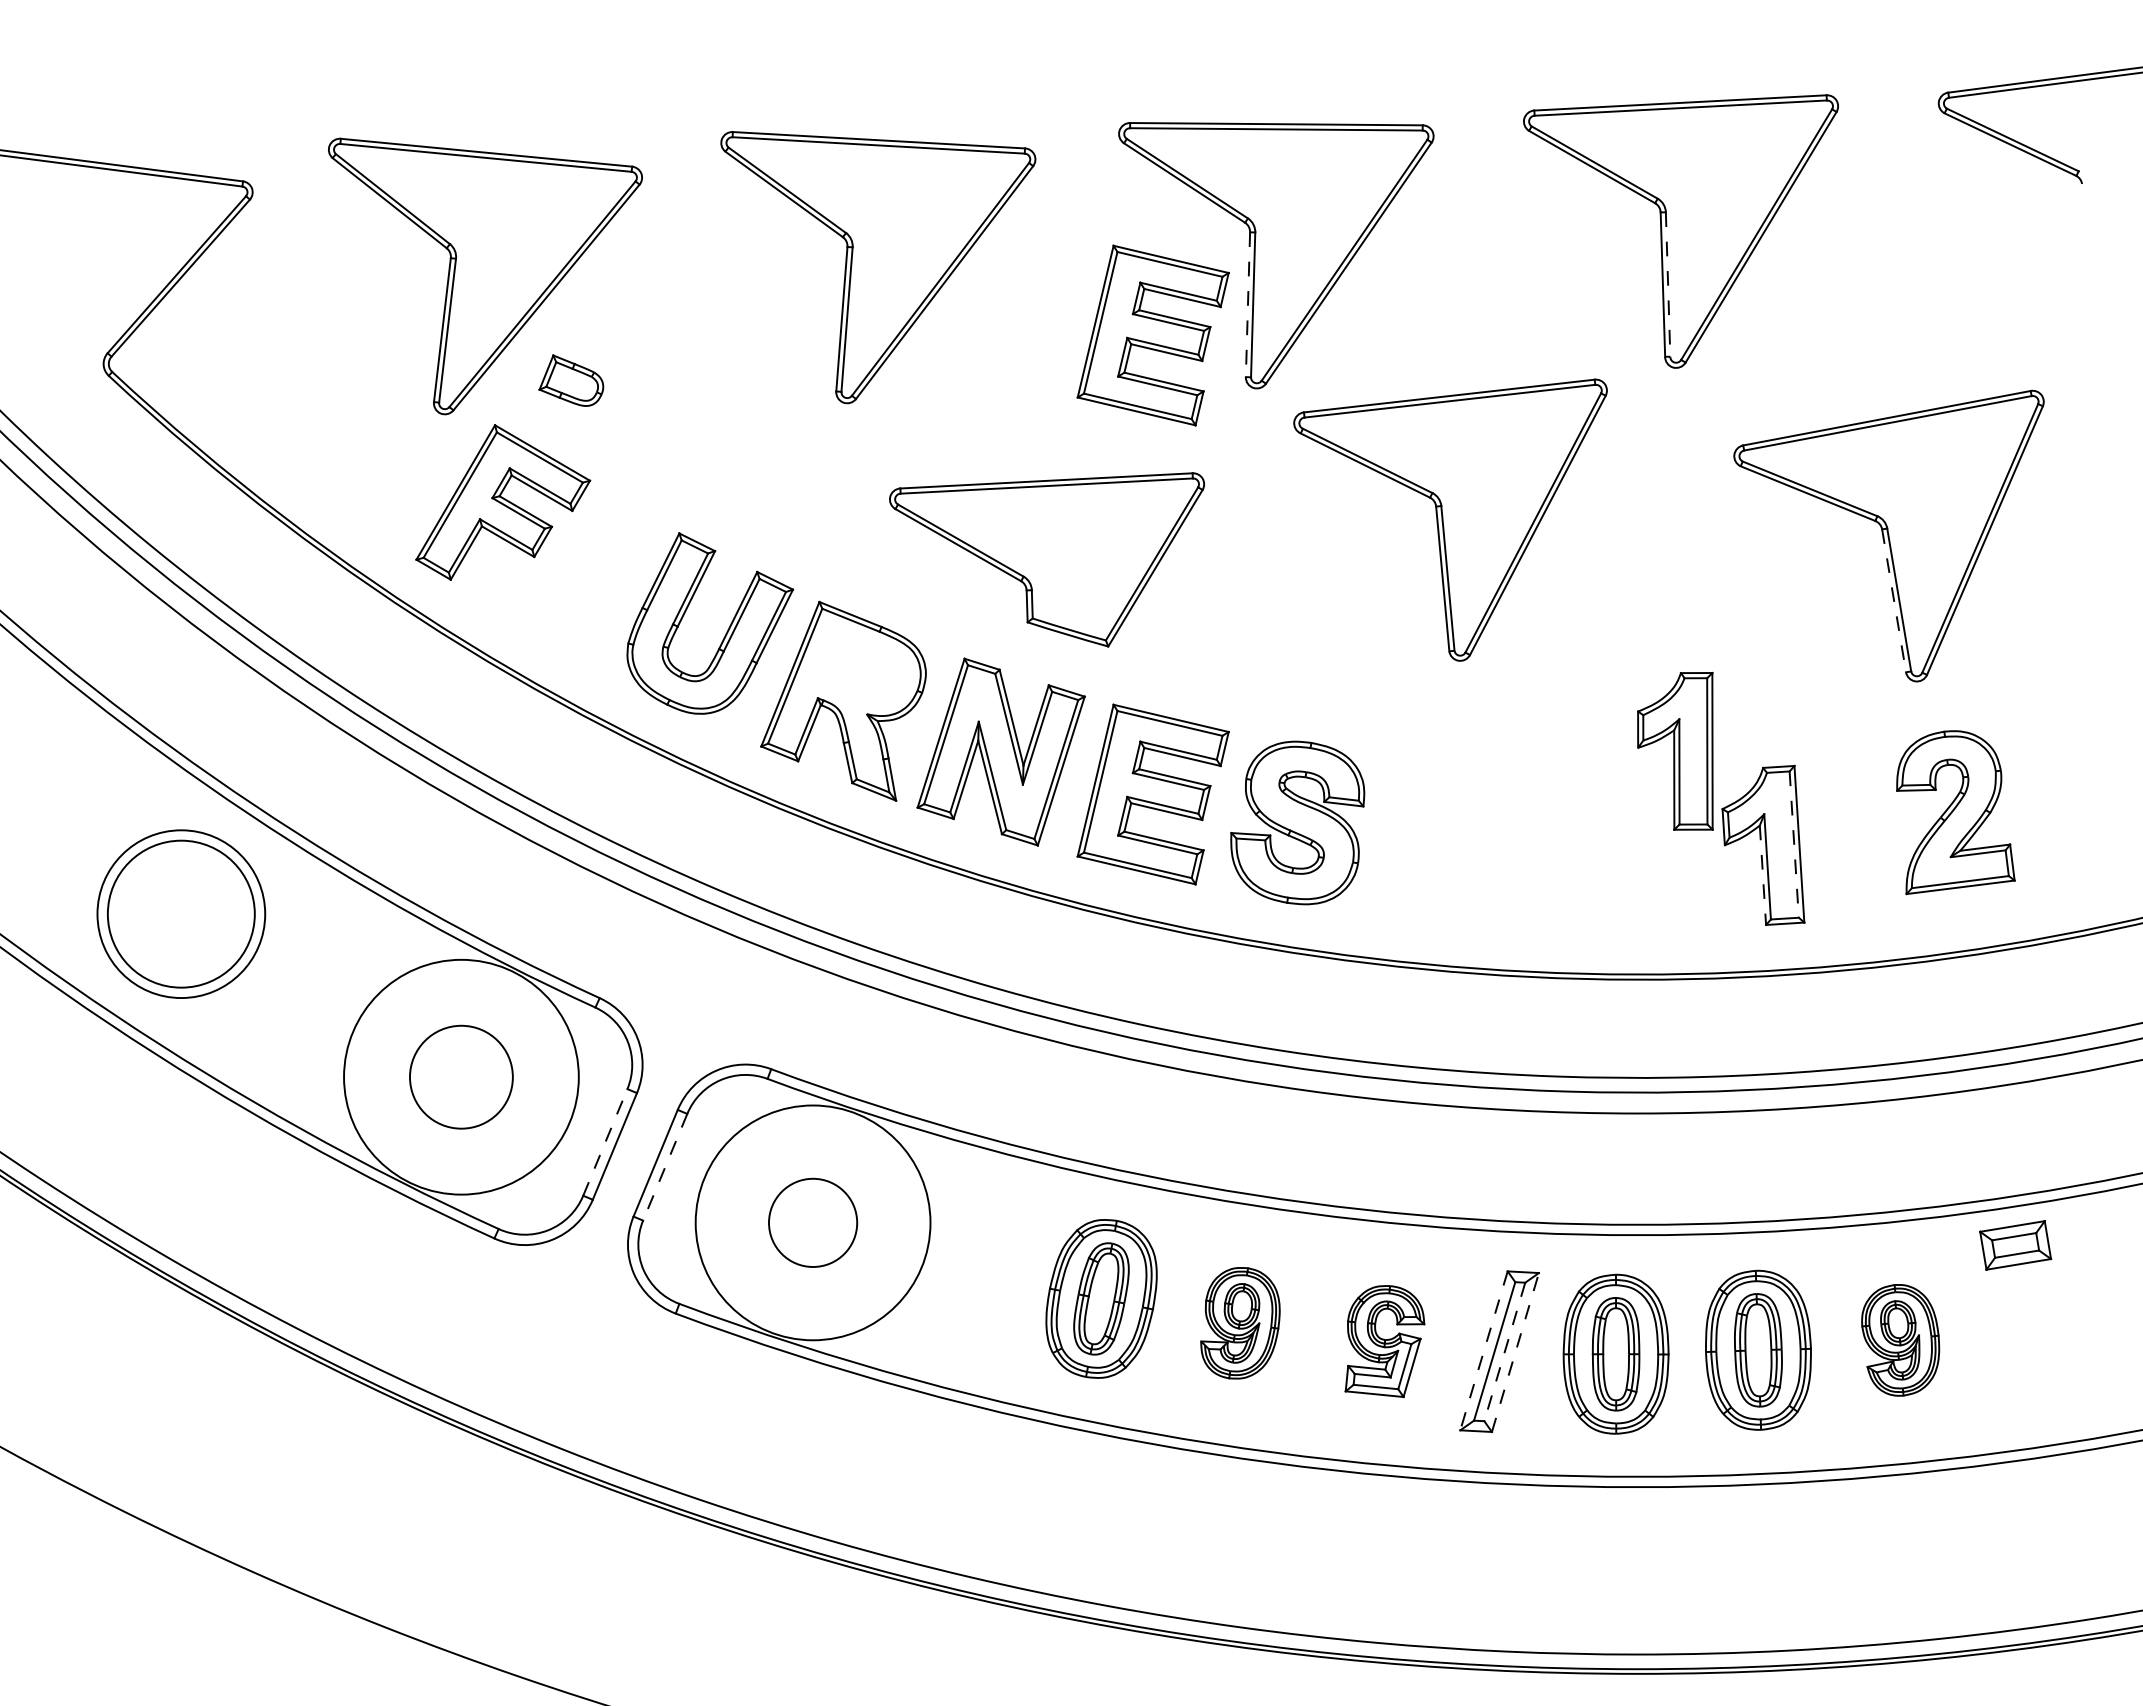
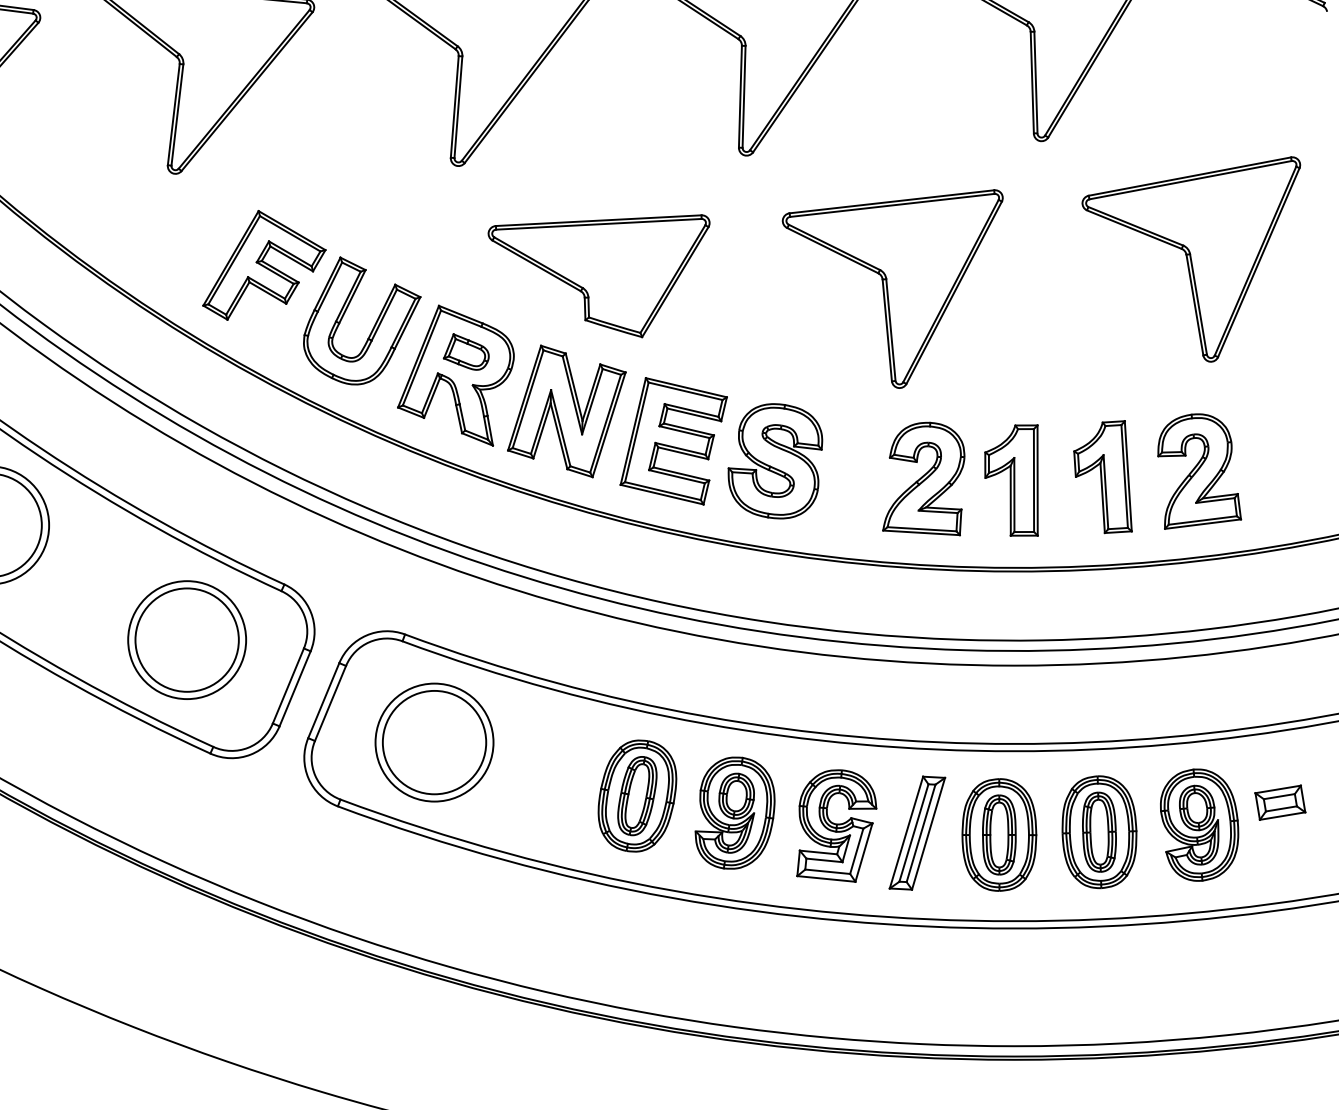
line: (1668, 285) -> (1036, 83), dashed -> solid
line: (1247, 305) -> (740, 97), dashed -> solid
part: (1152, 335) -> (673, 118), removed
part: (571, 380) -> (466, 351), moved
part: (503, 502) -> (264, 265), moved
part: (1450, 519) -> (892, 288), moved
line: (1894, 601) -> (1195, 305), dashed -> solid
part: (1675, 751) -> (1011, 480), moved
part: (1955, 812) -> (1199, 471), moved
line: (1794, 845) -> (1124, 477), dashed -> solid
part: (1508, 847) -> (923, 478), added
line: (1762, 875) -> (1102, 498), dashed -> solid
circle: (460, 1076) -> (186, 639), size x1.43
circle: (461, 1077) -> (187, 640), size x0.71
line: (605, 1142) -> (288, 686), dashed -> solid
line: (665, 1167) -> (330, 703), dashed -> solid
circle: (812, 1222) -> (434, 742), size x0.71
circle: (812, 1222) -> (434, 742), size x1.67
part: (2015, 1245) -> (1280, 802), moved
part: (1240, 1323) -> (735, 813), size x1.43
part: (1900, 1340) -> (1199, 825), size x1.43
part: (1384, 1341) -> (836, 826), size x1.43
line: (1484, 1350) -> (906, 832), dashed -> solid
line: (1504, 1352) -> (920, 833), dashed -> solid
line: (1515, 1352) -> (928, 833), dashed -> solid

